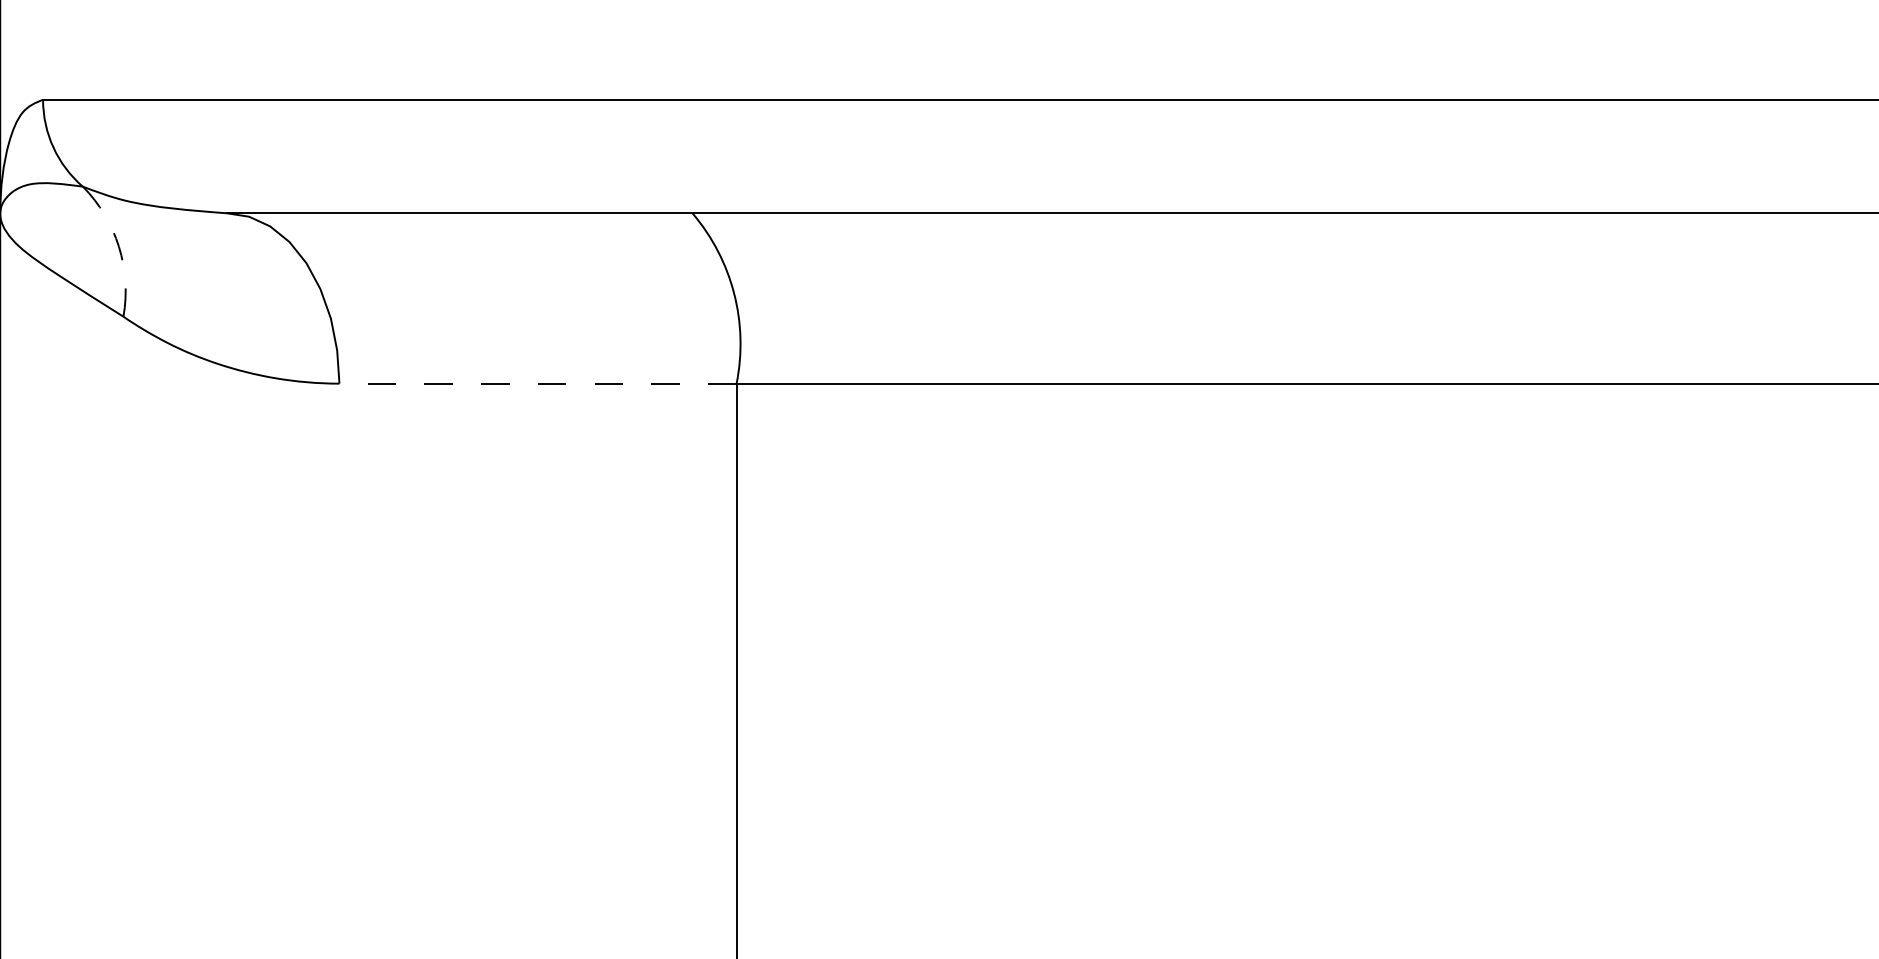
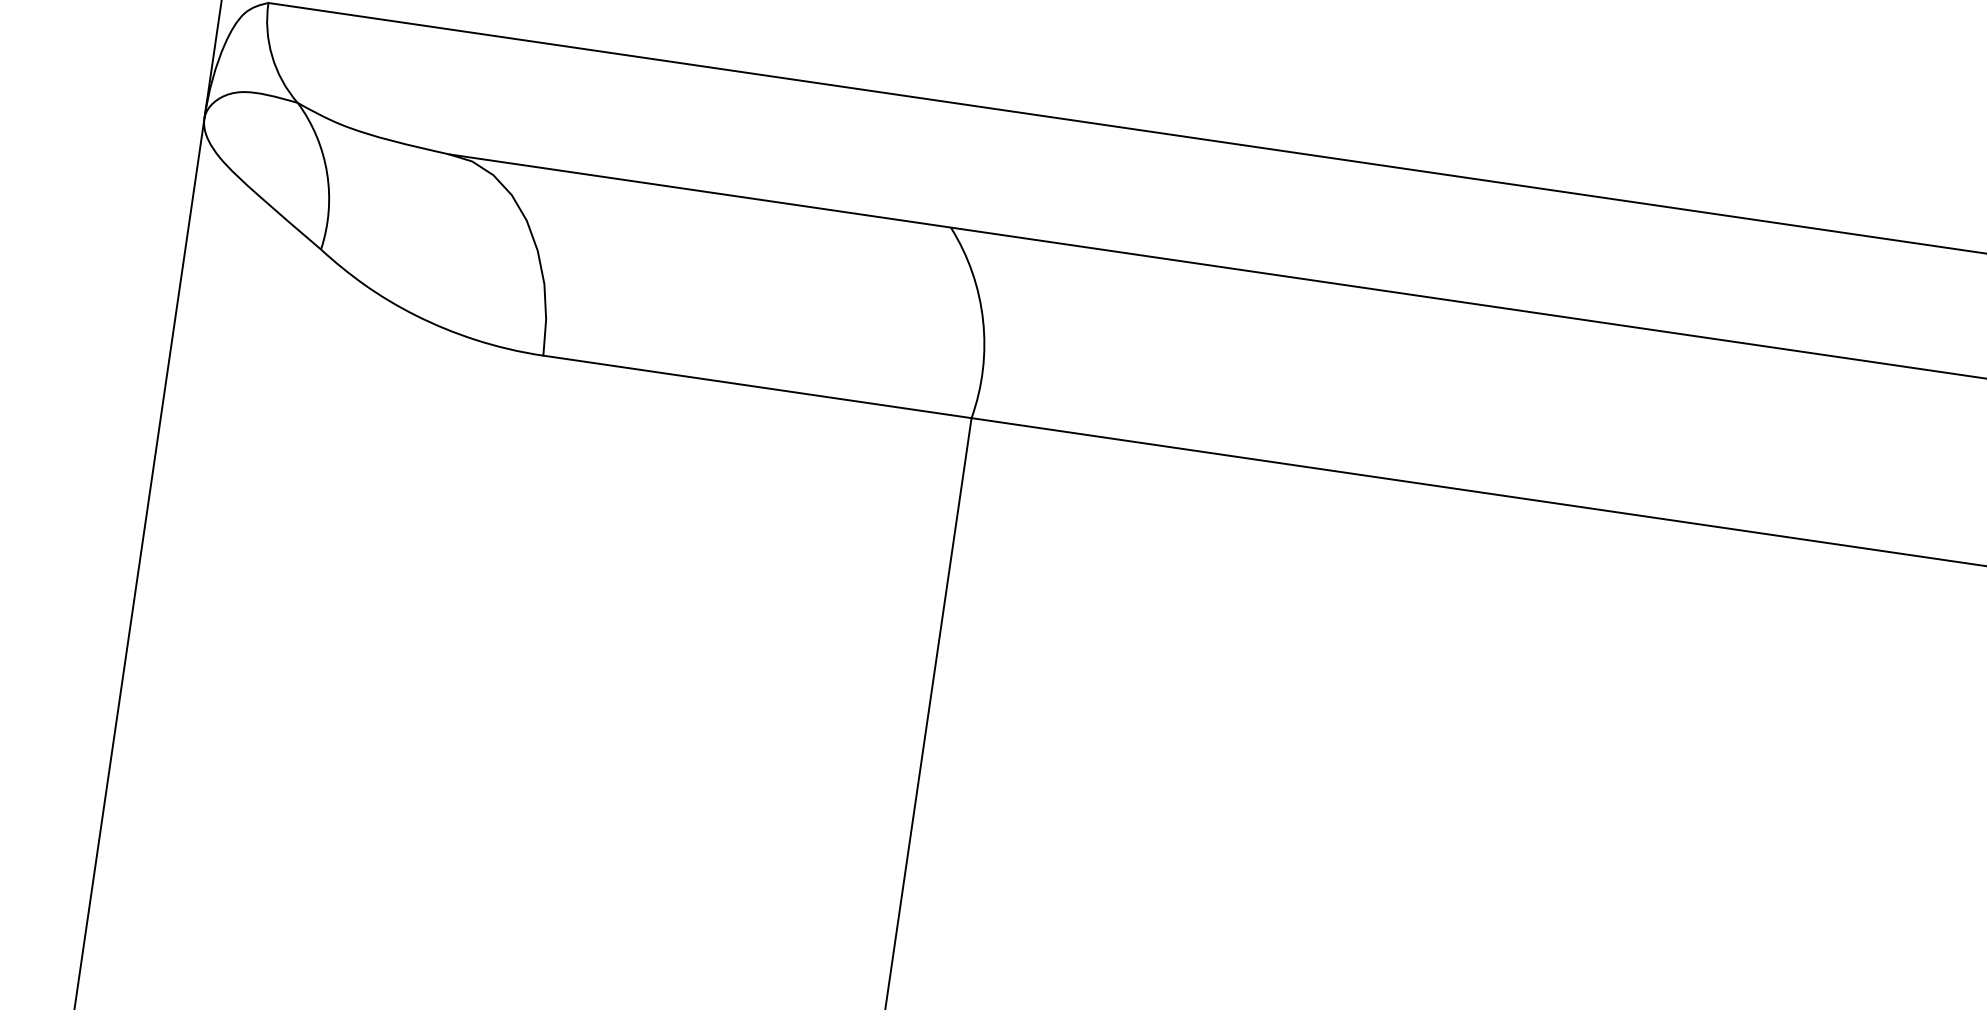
arc: (118, 246) -> (326, 173), dashed -> solid
line: (538, 383) -> (758, 386), dashed -> solid

